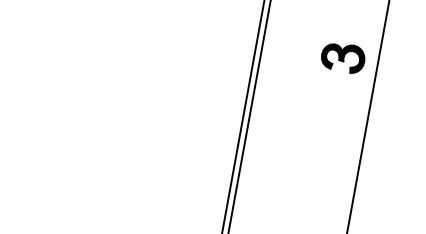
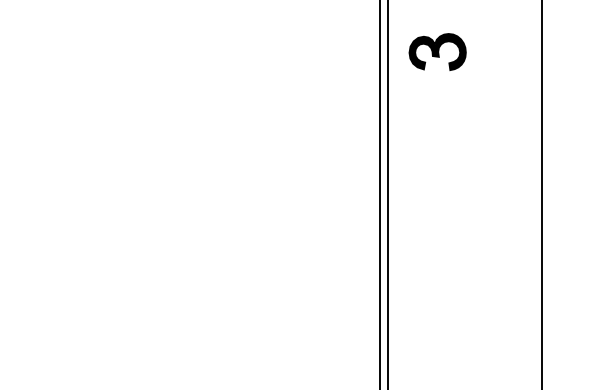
part: (343, 57) -> (437, 51), moved

